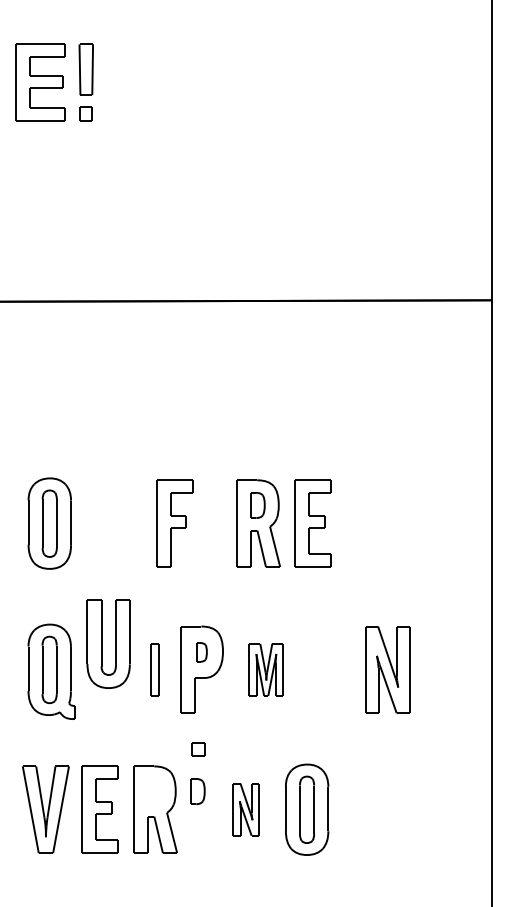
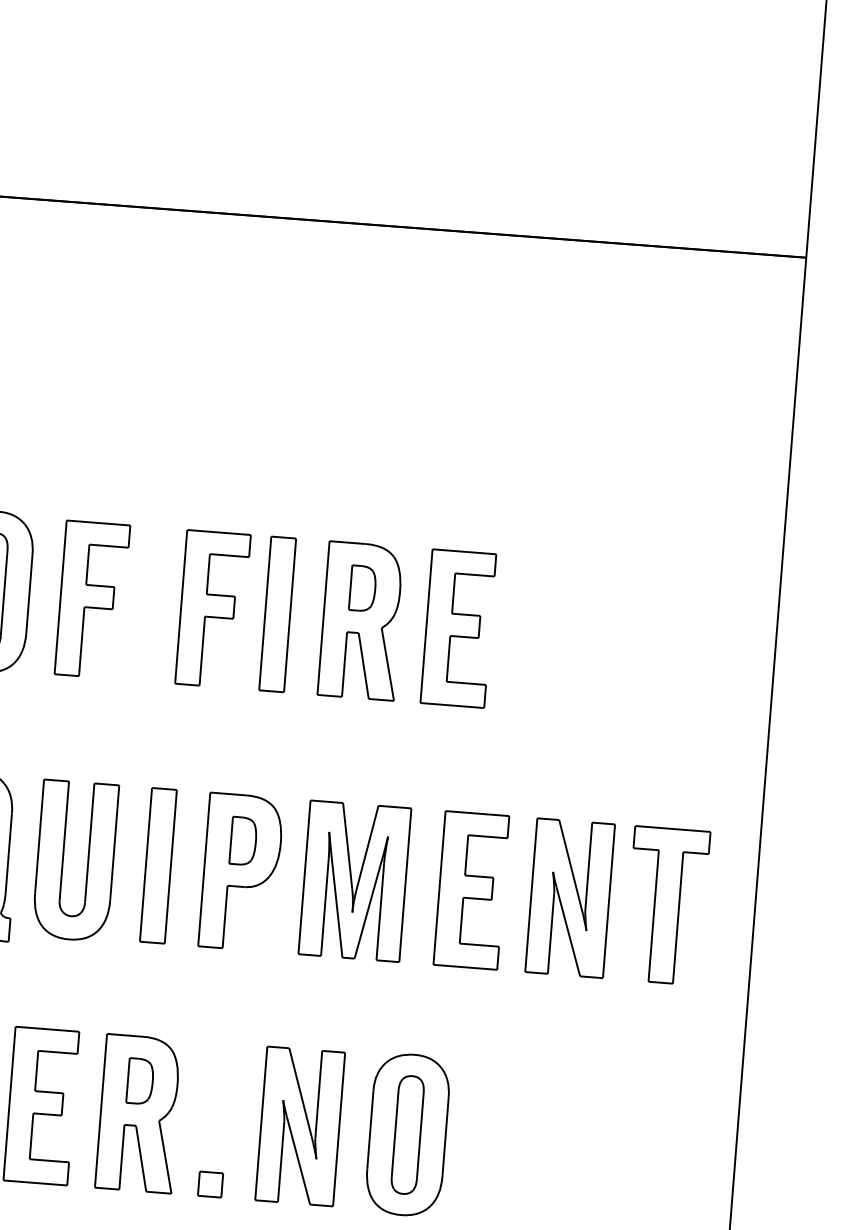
part: (106, 523) -> (92, 599), added
part: (210, 523) -> (276, 614), added
part: (108, 643) -> (75, 860), moved
part: (201, 652) -> (242, 841), size x1.43
part: (154, 669) -> (156, 865), size x1.67
part: (266, 669) -> (355, 880), size x1.67
part: (331, 669) -> (470, 889), added
part: (441, 669) -> (665, 905), added
part: (198, 749) -> (210, 1184), moved
part: (197, 791) -> (139, 1081), moved
part: (245, 809) -> (298, 1125), size x1.67

